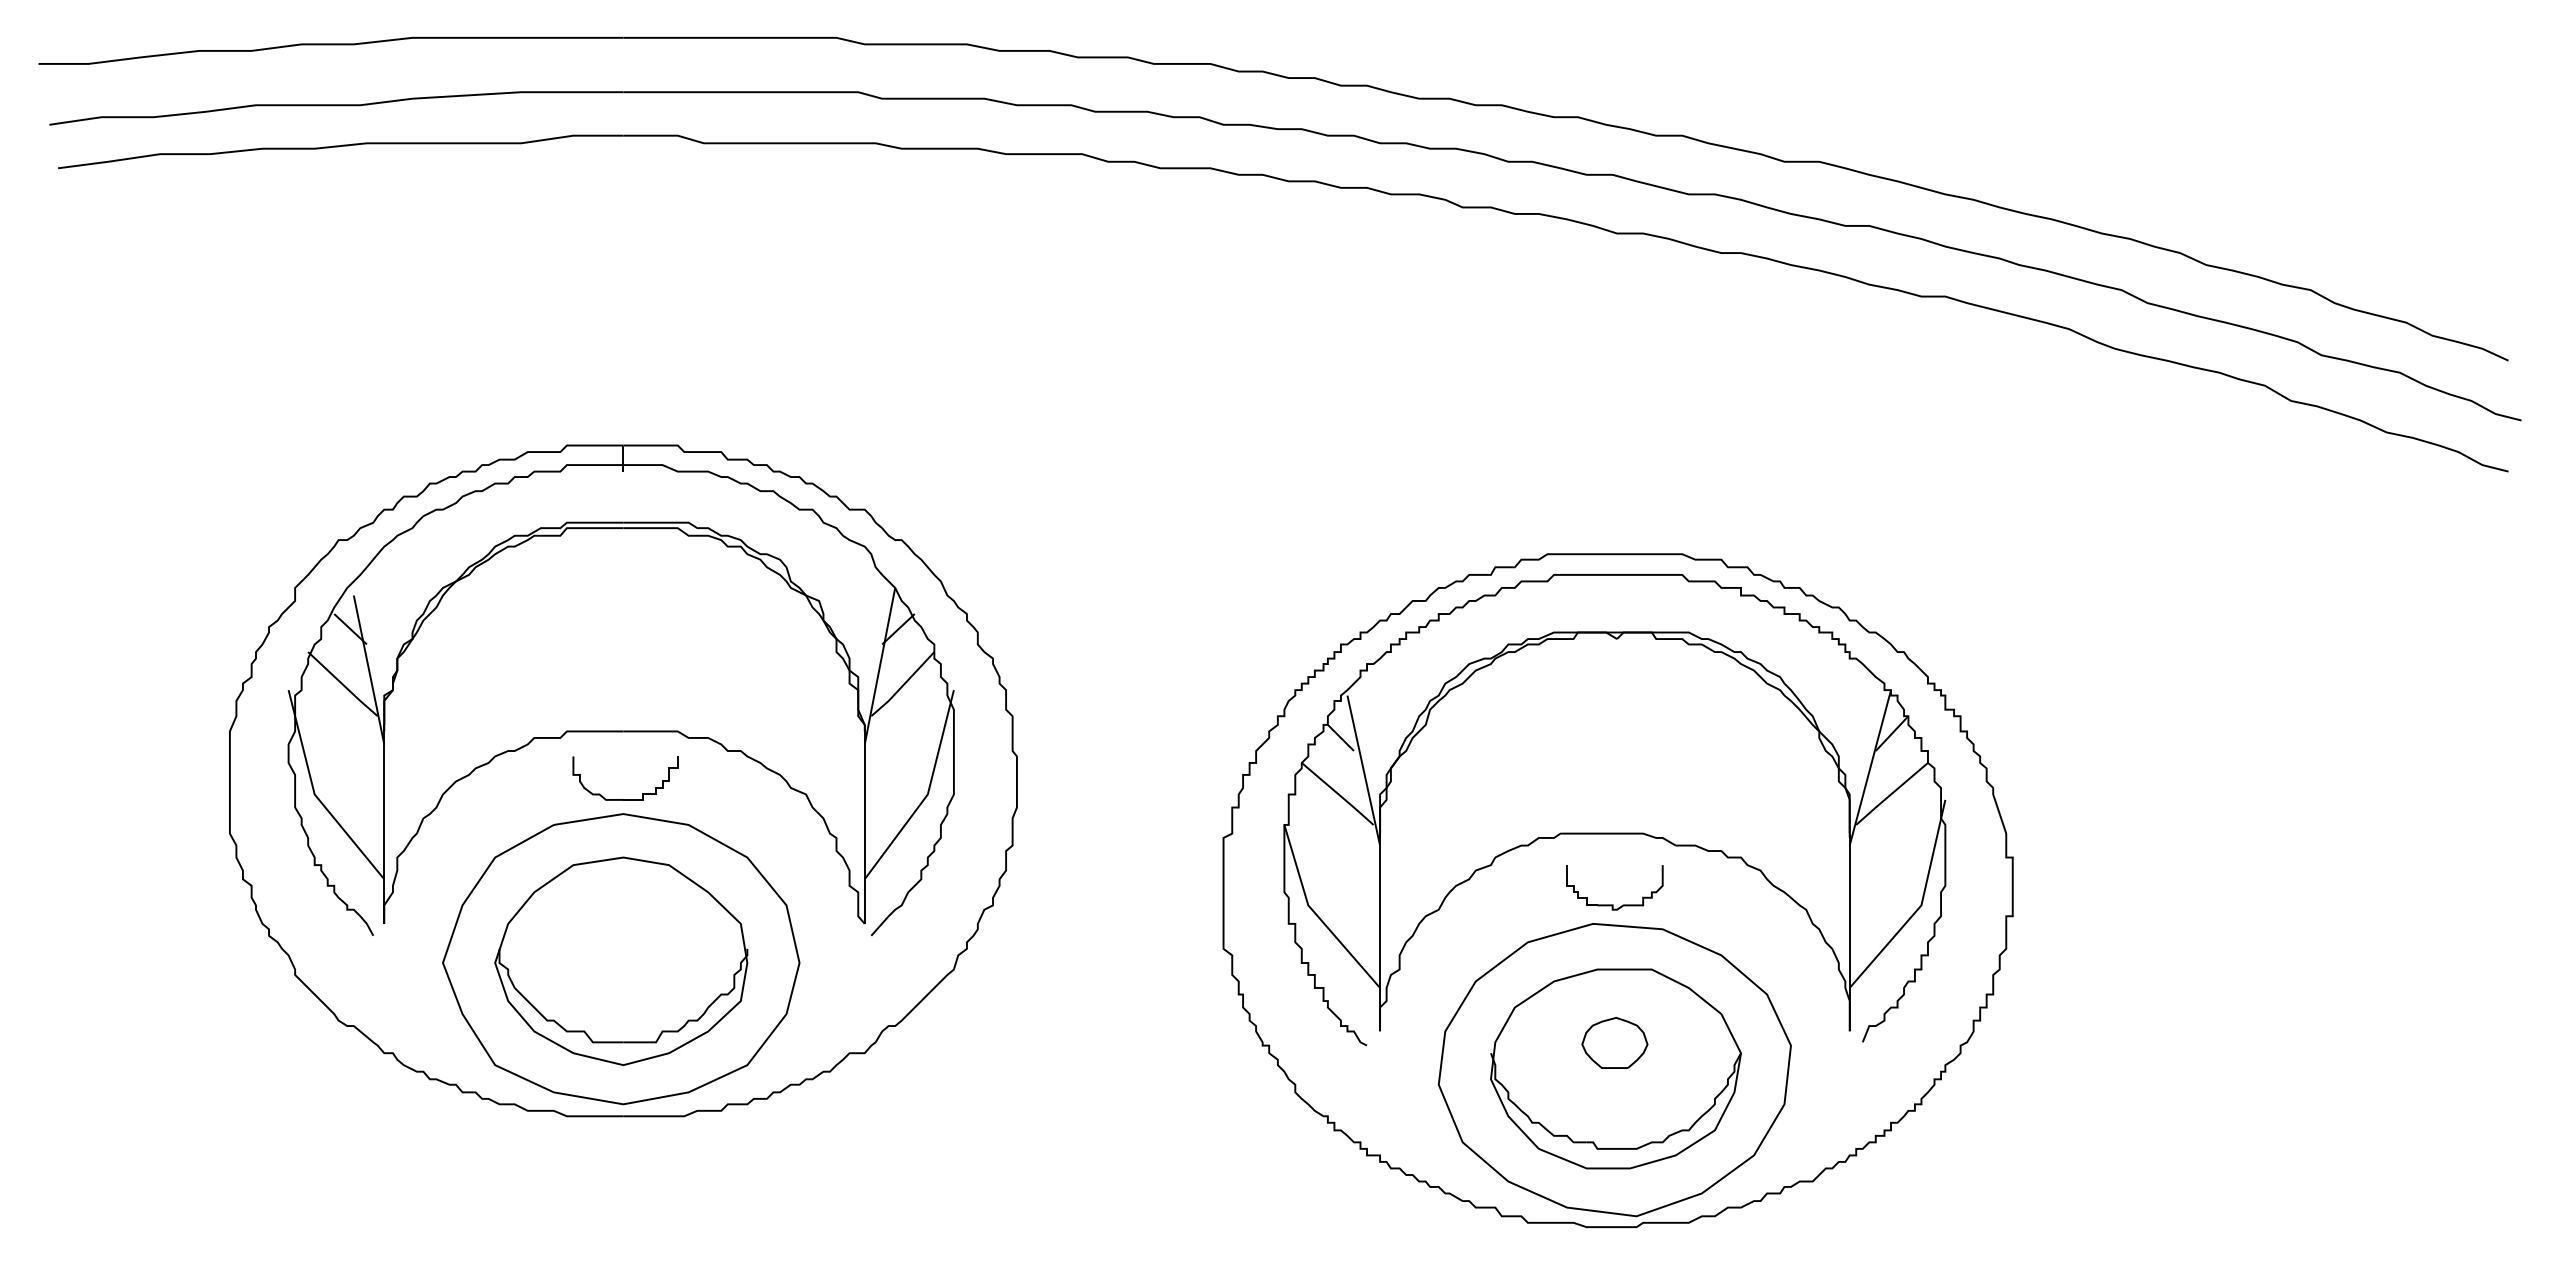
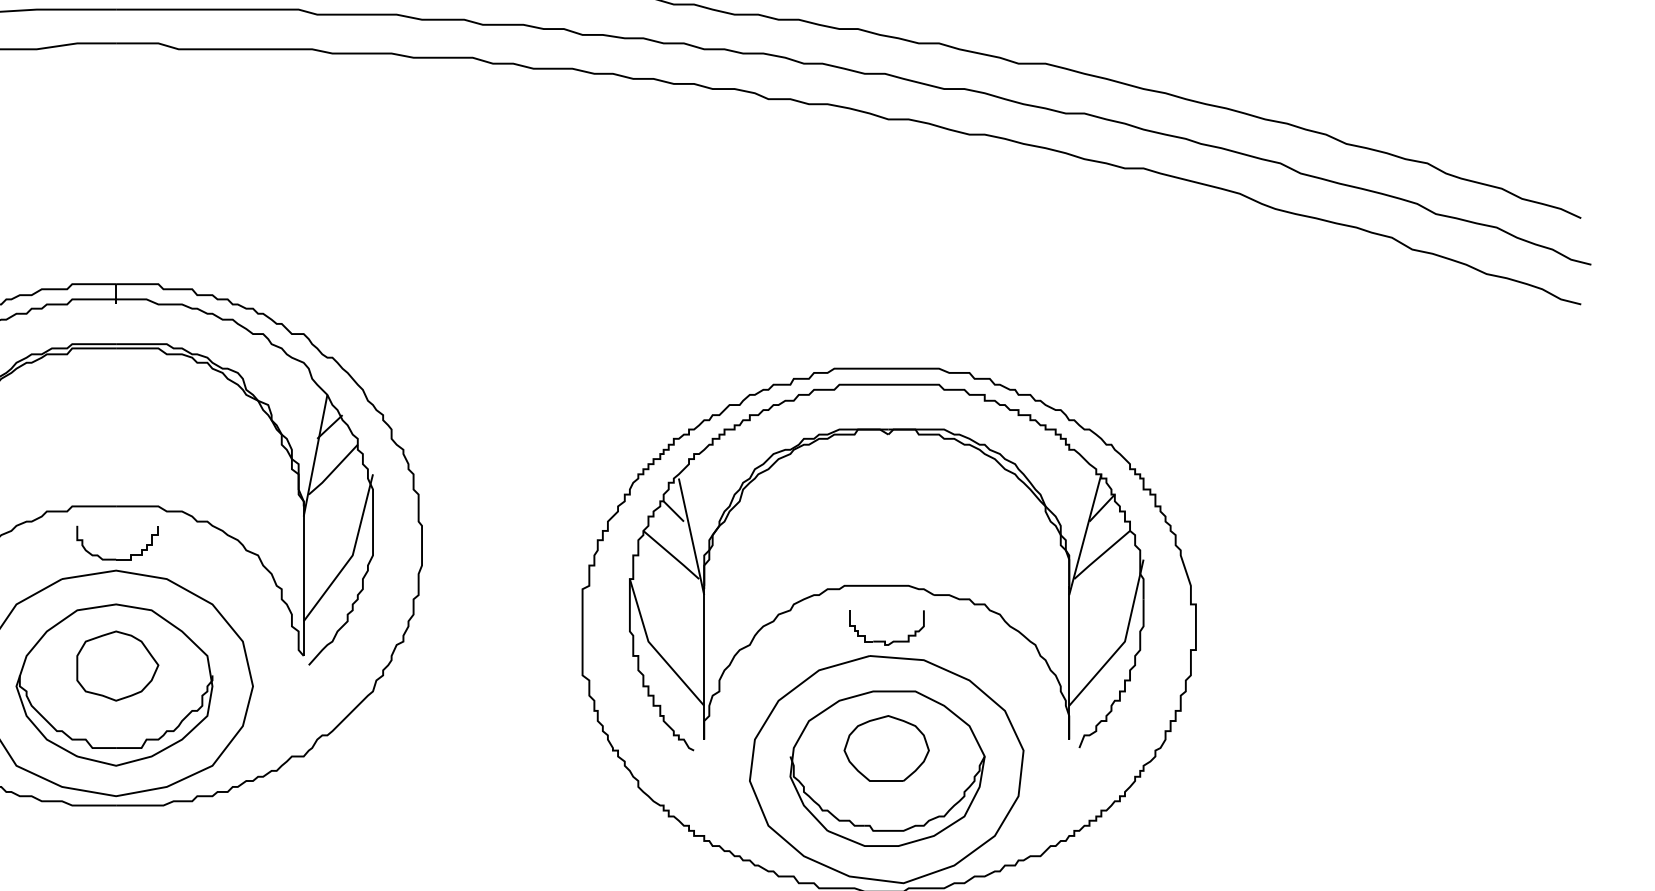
part: (625, 936) -> (117, 665), added
part: (1614, 1042) -> (886, 748), size x1.67

